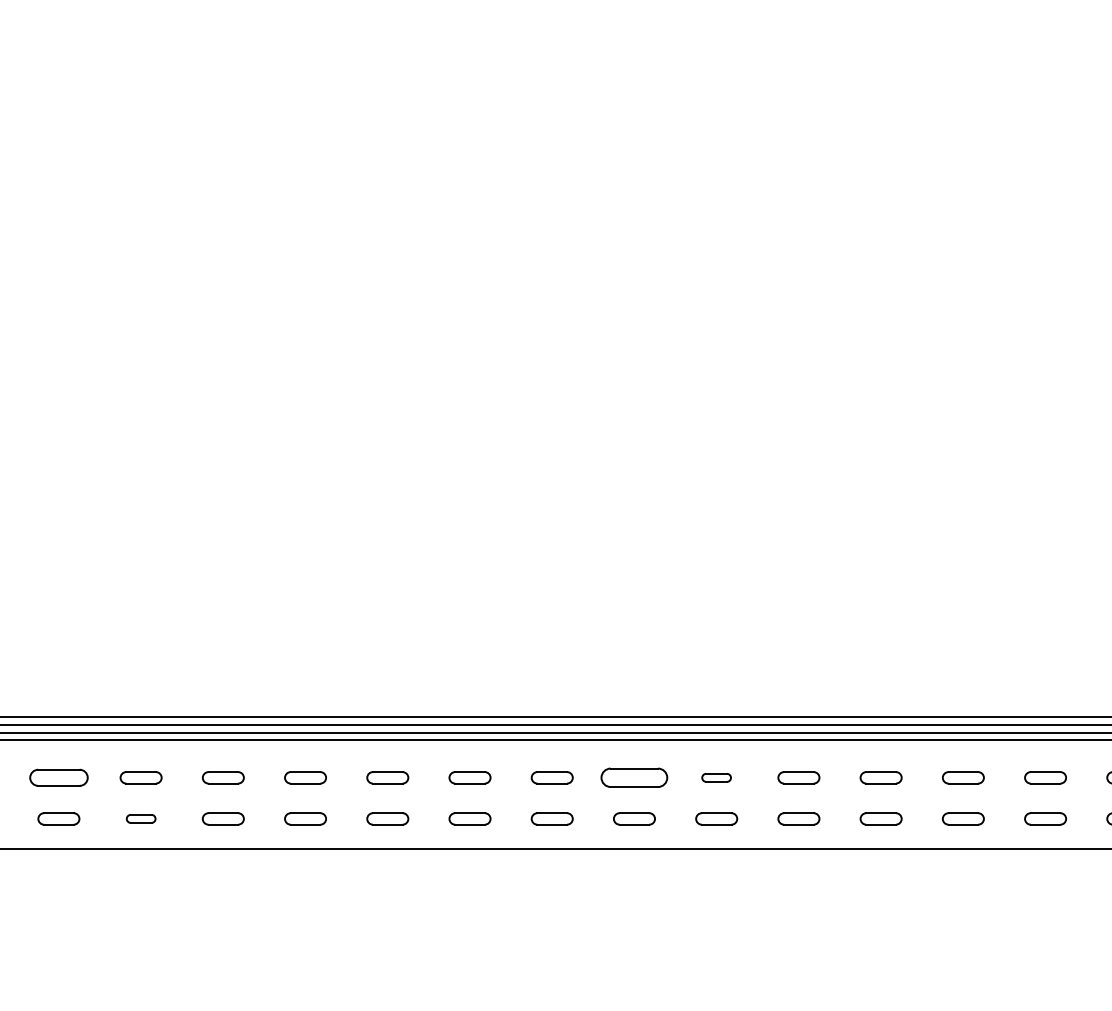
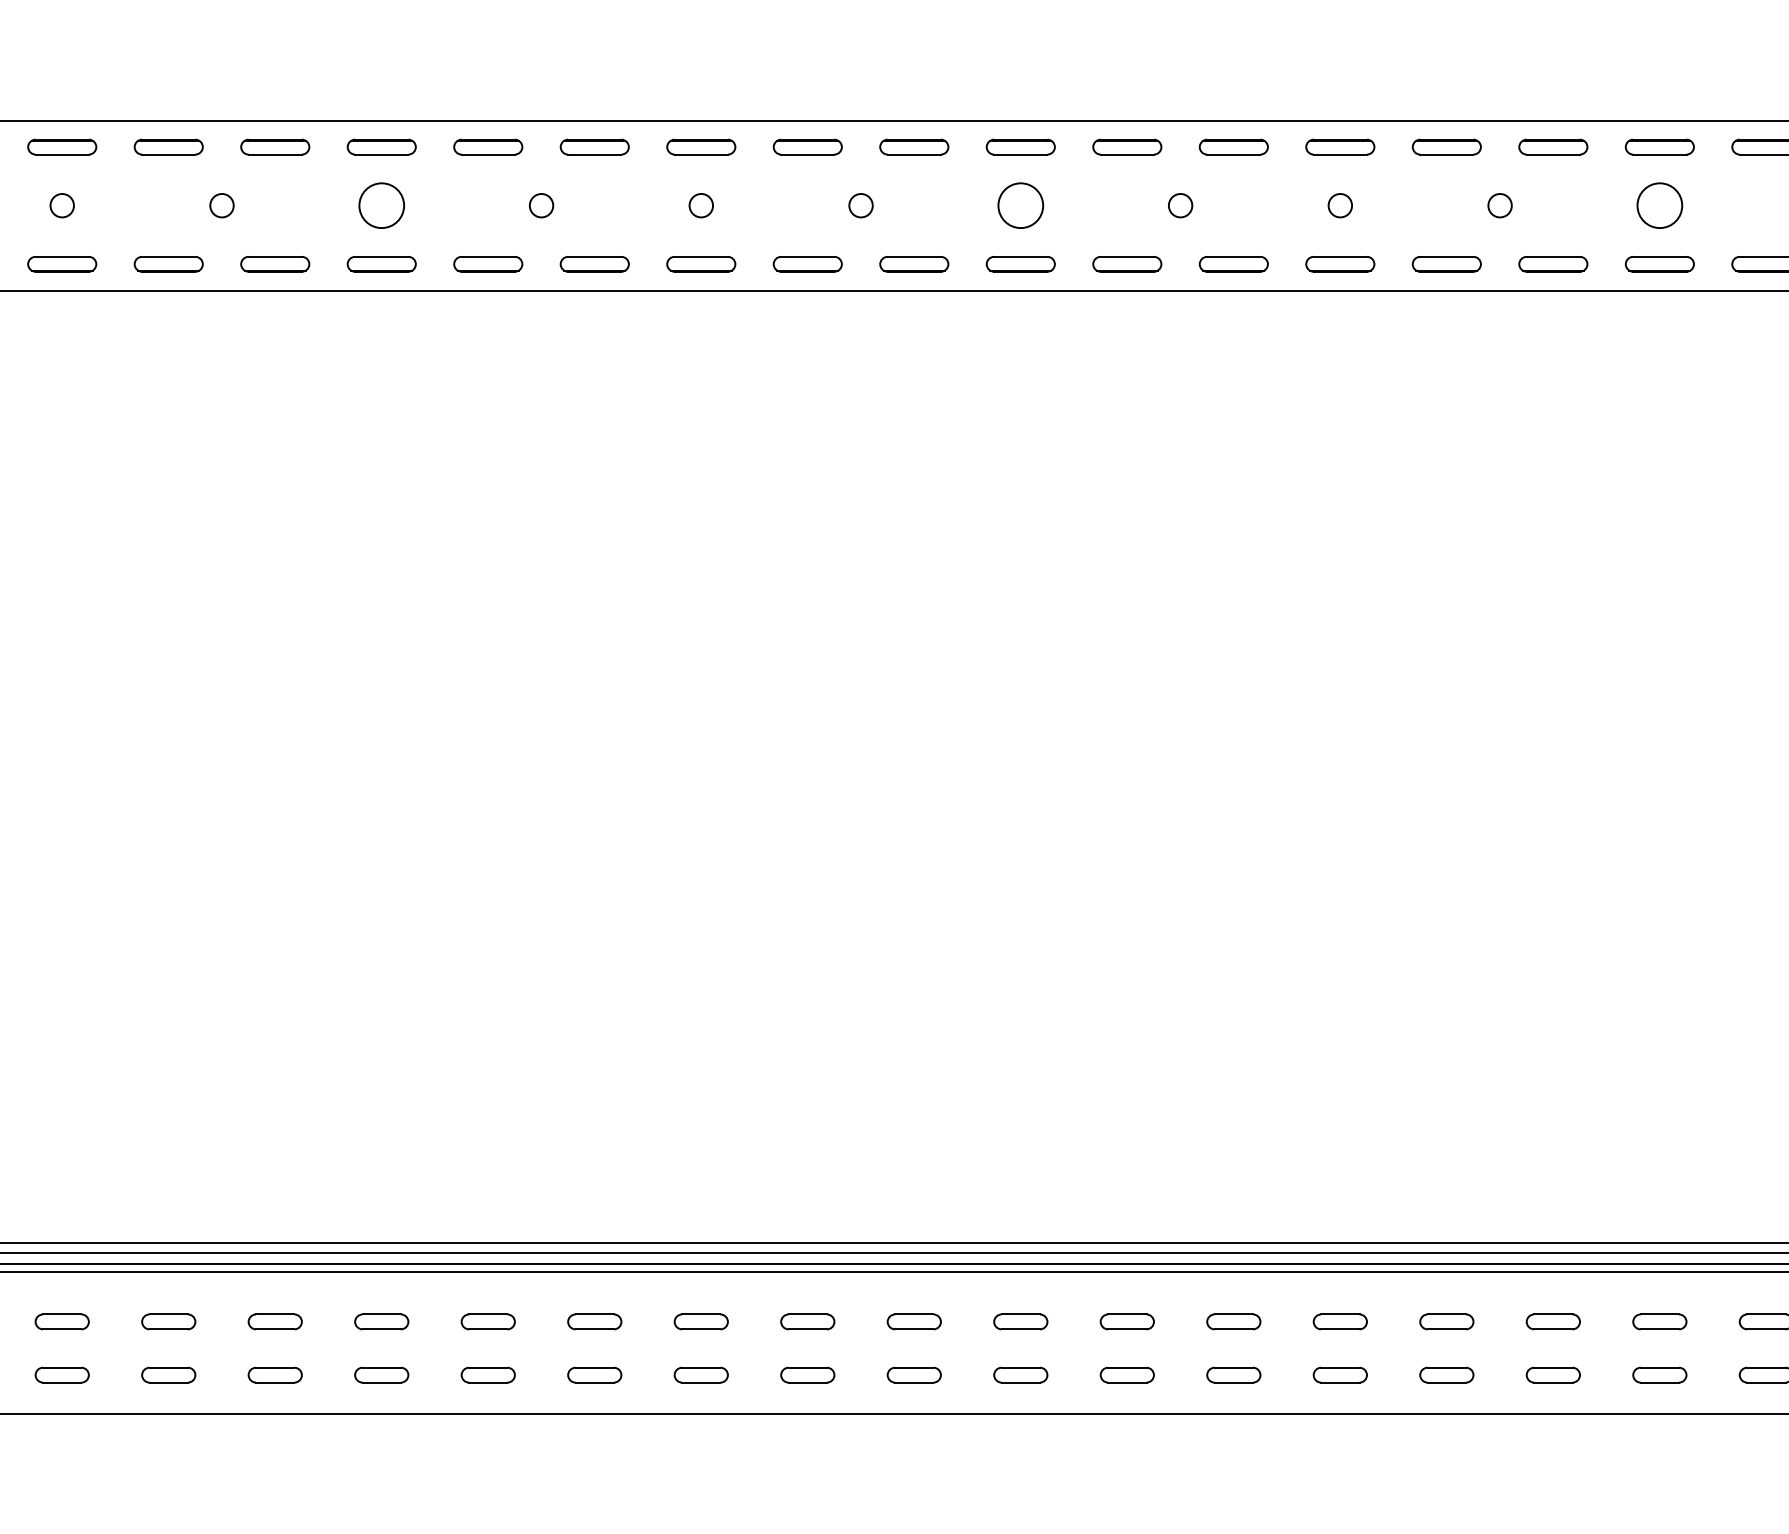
part: (58, 777) -> (274, 1321), size x0.71
part: (634, 777) -> (1020, 1321), size x0.62
part: (716, 777) -> (1126, 1321), size x1.43
part: (140, 818) -> (381, 1374), size x1.43

